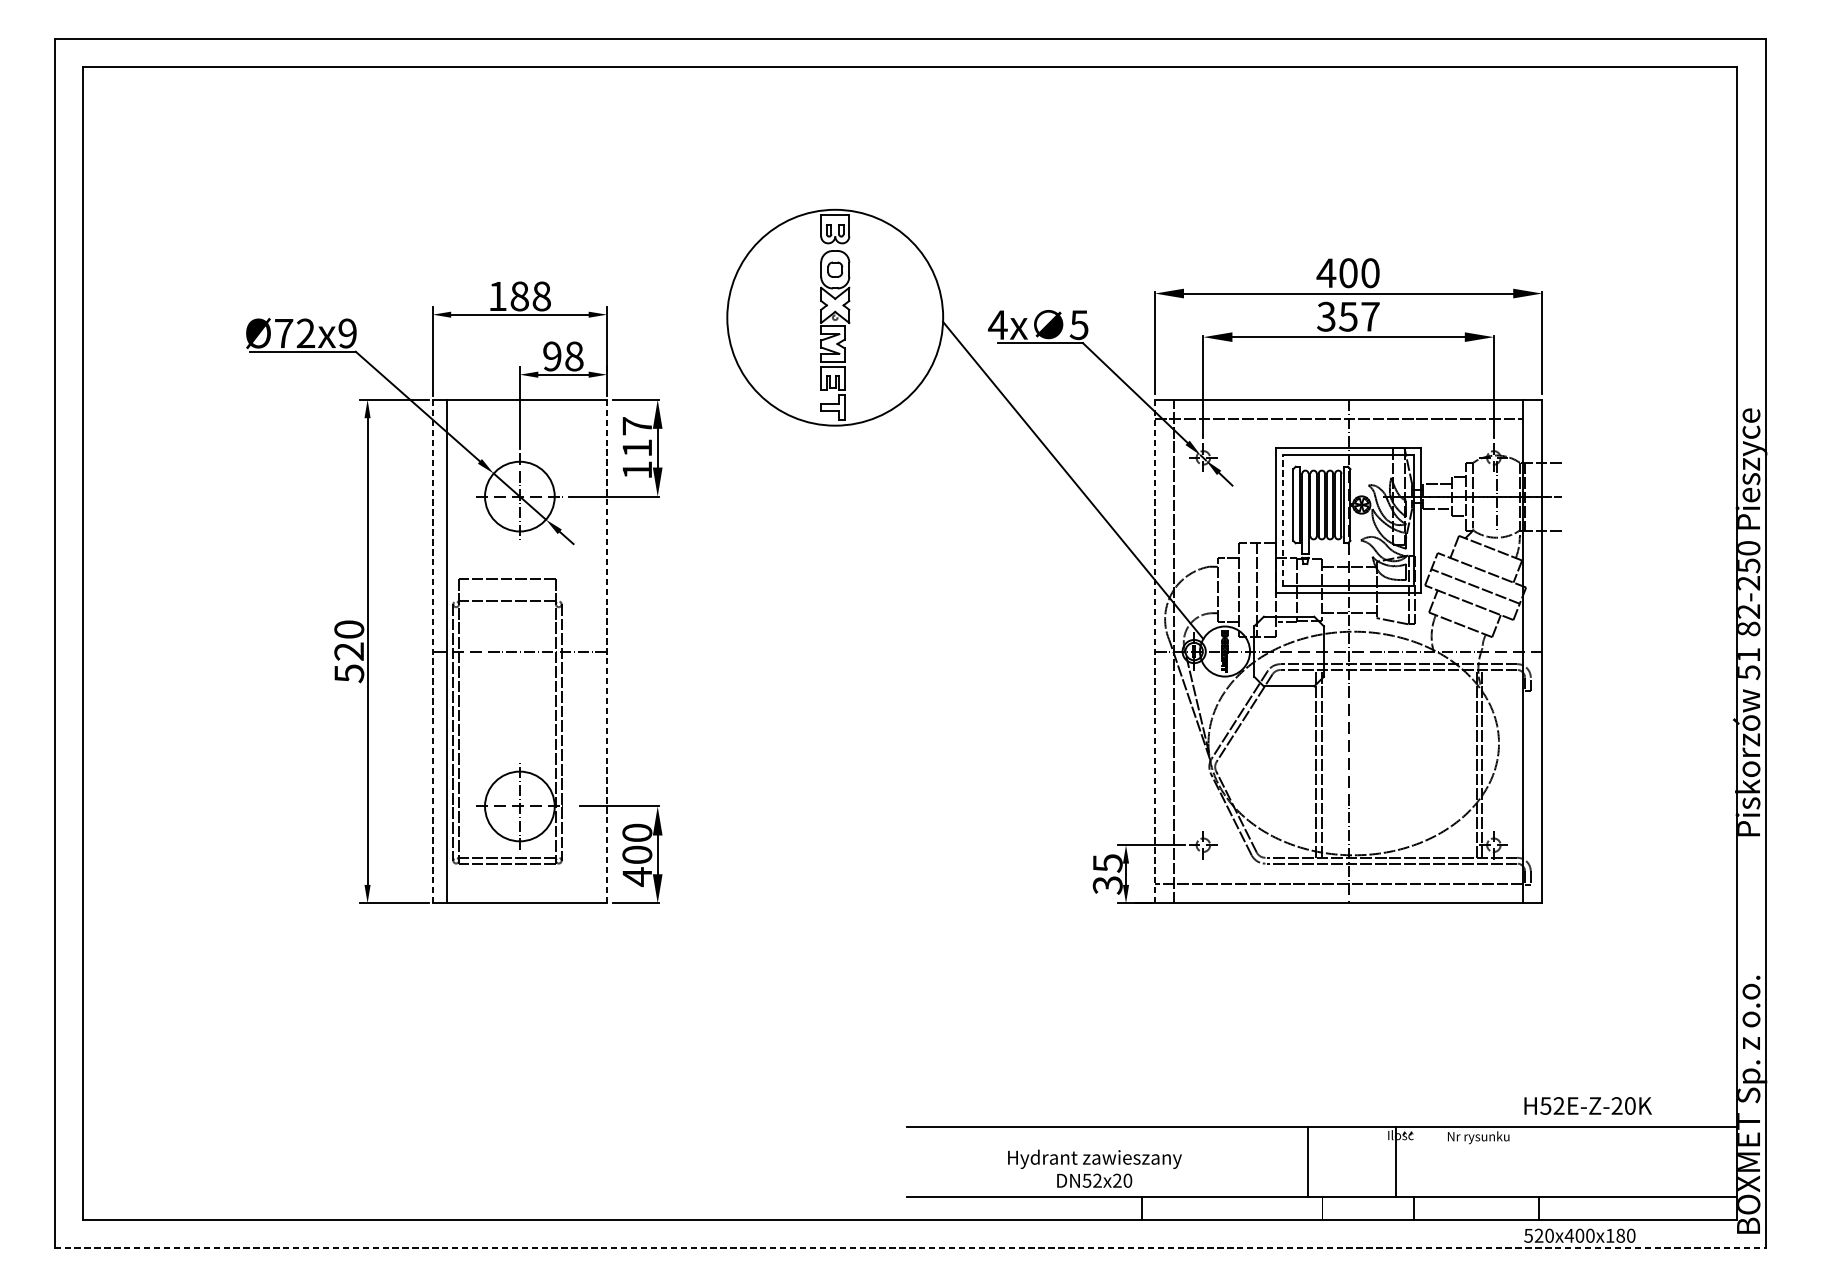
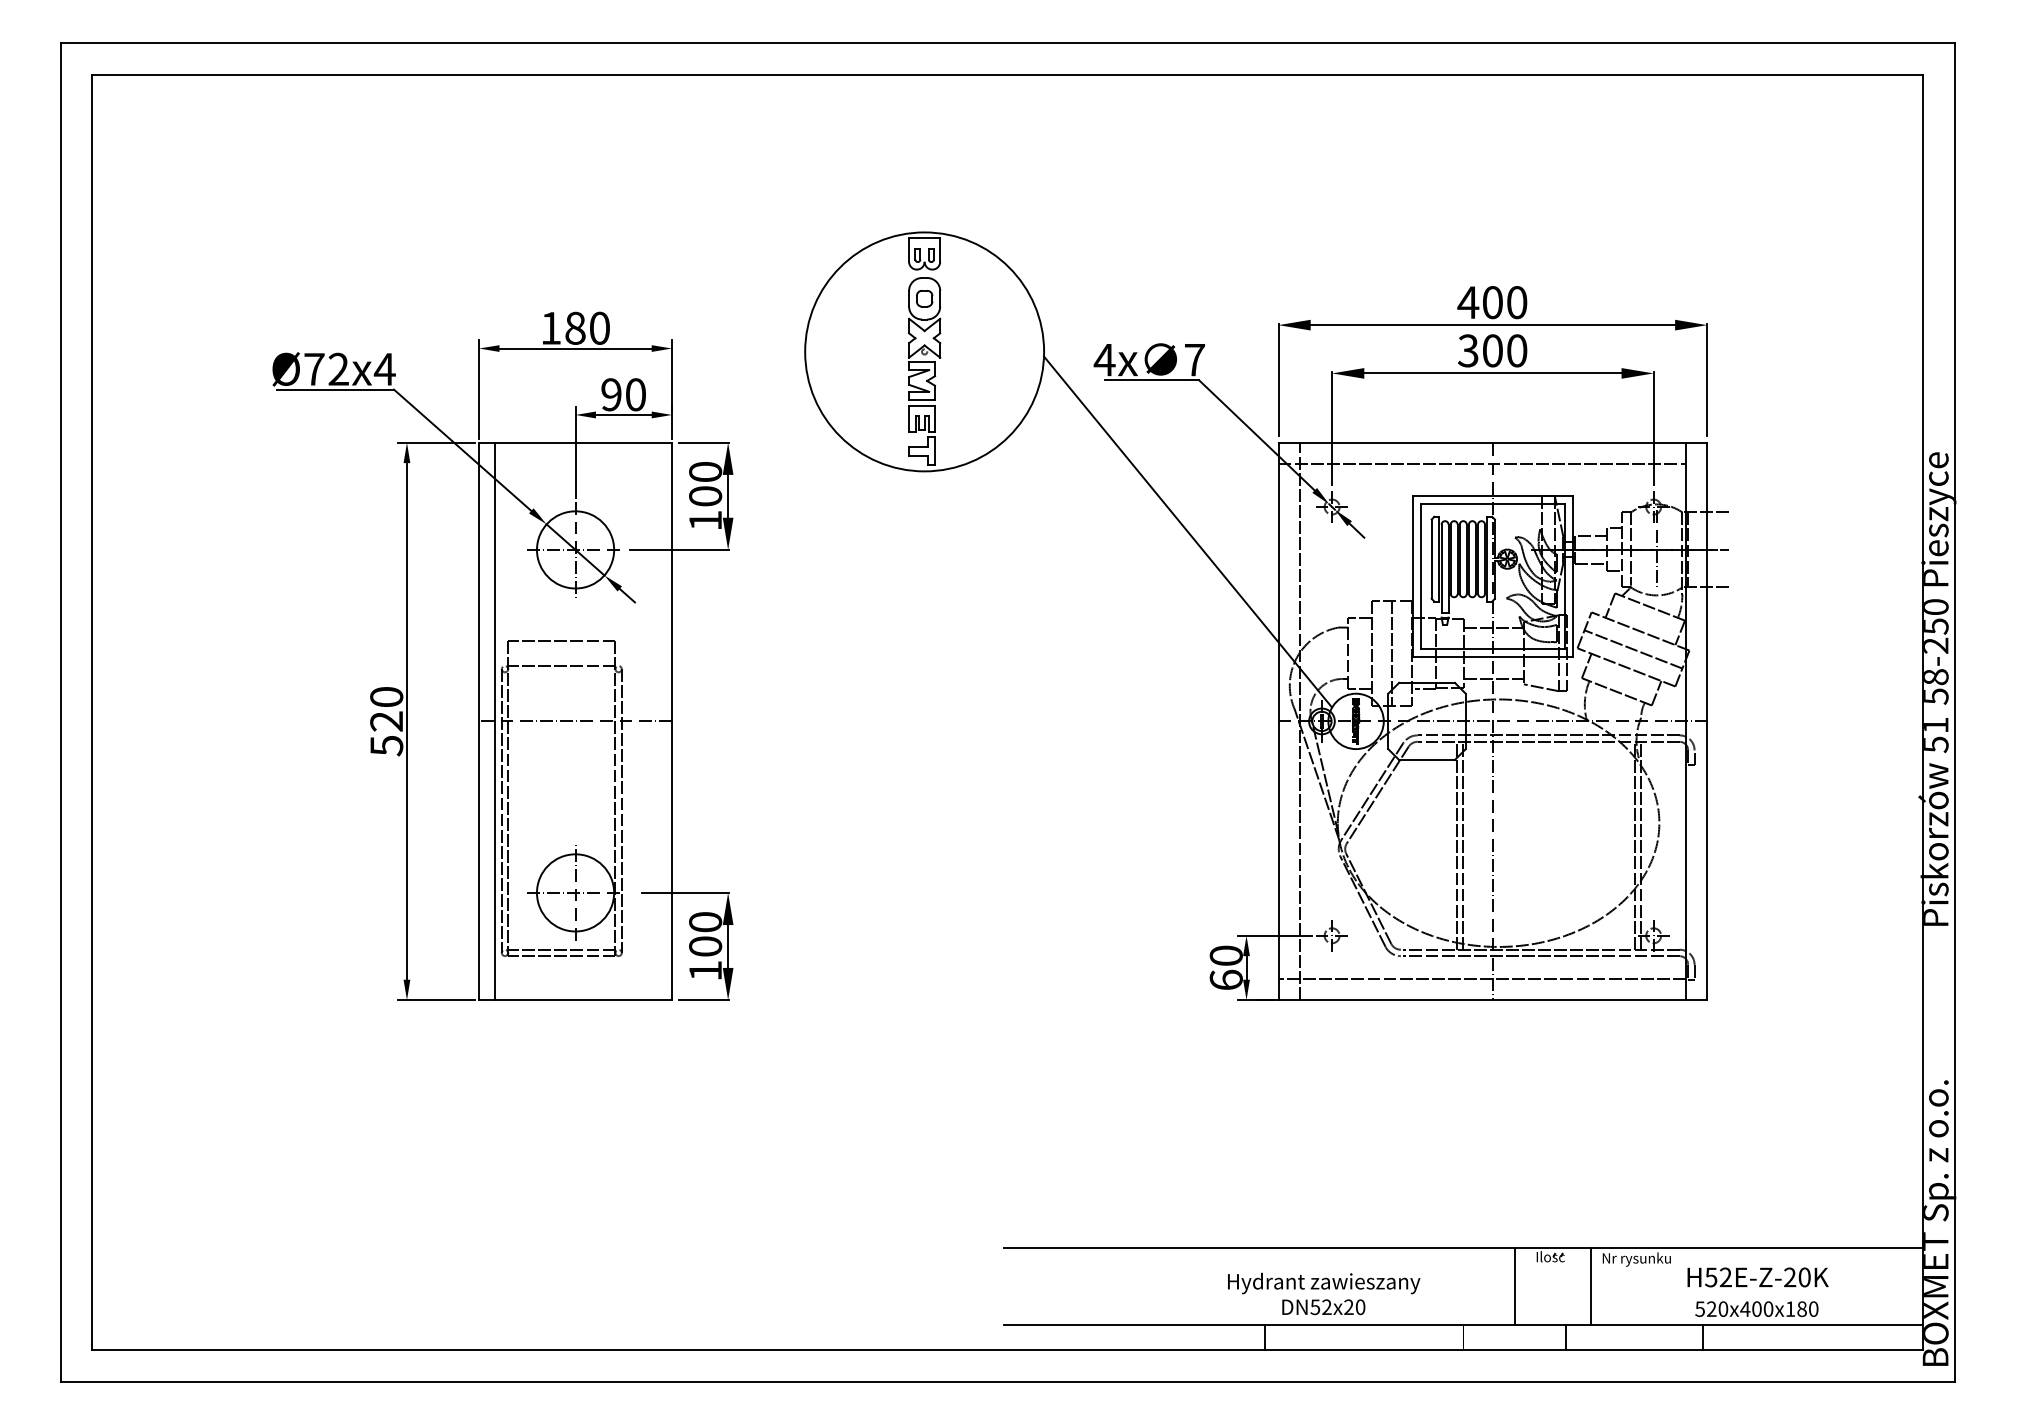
text: (541, 295) -> (599, 327), 188 -> 180
text: (1359, 316) -> (1504, 350), 357 -> 300
text: (1079, 325) -> (1194, 360), 5 -> 7
text: (347, 332) -> (384, 368), Ø72x9 -> Ø72x4
text: (574, 356) -> (635, 394), 98 -> 90
text: (637, 436) -> (705, 483), 117 -> 100
line: (1283, 519) -> (1420, 575), dashed -> solid
text: (1749, 620) -> (1936, 686), 82-250 -> 58-250
line: (433, 651) -> (479, 721), dashed -> solid
line: (607, 651) -> (672, 721), dashed -> solid
line: (1154, 651) -> (1278, 721), dashed -> solid
text: (1107, 873) -> (1225, 967), 35 -> 60
text: (637, 877) -> (705, 971), 400 -> 100
text: (1587, 1106) -> (1757, 1277), moved
line: (1307, 1162) -> (1514, 1286), moved
line: (1396, 1162) -> (1591, 1286), moved
text: (1095, 1168) -> (1324, 1293), moved
text: (1579, 1235) -> (1756, 1308), moved
line: (911, 1248) -> (1008, 1382), dashed -> solid

